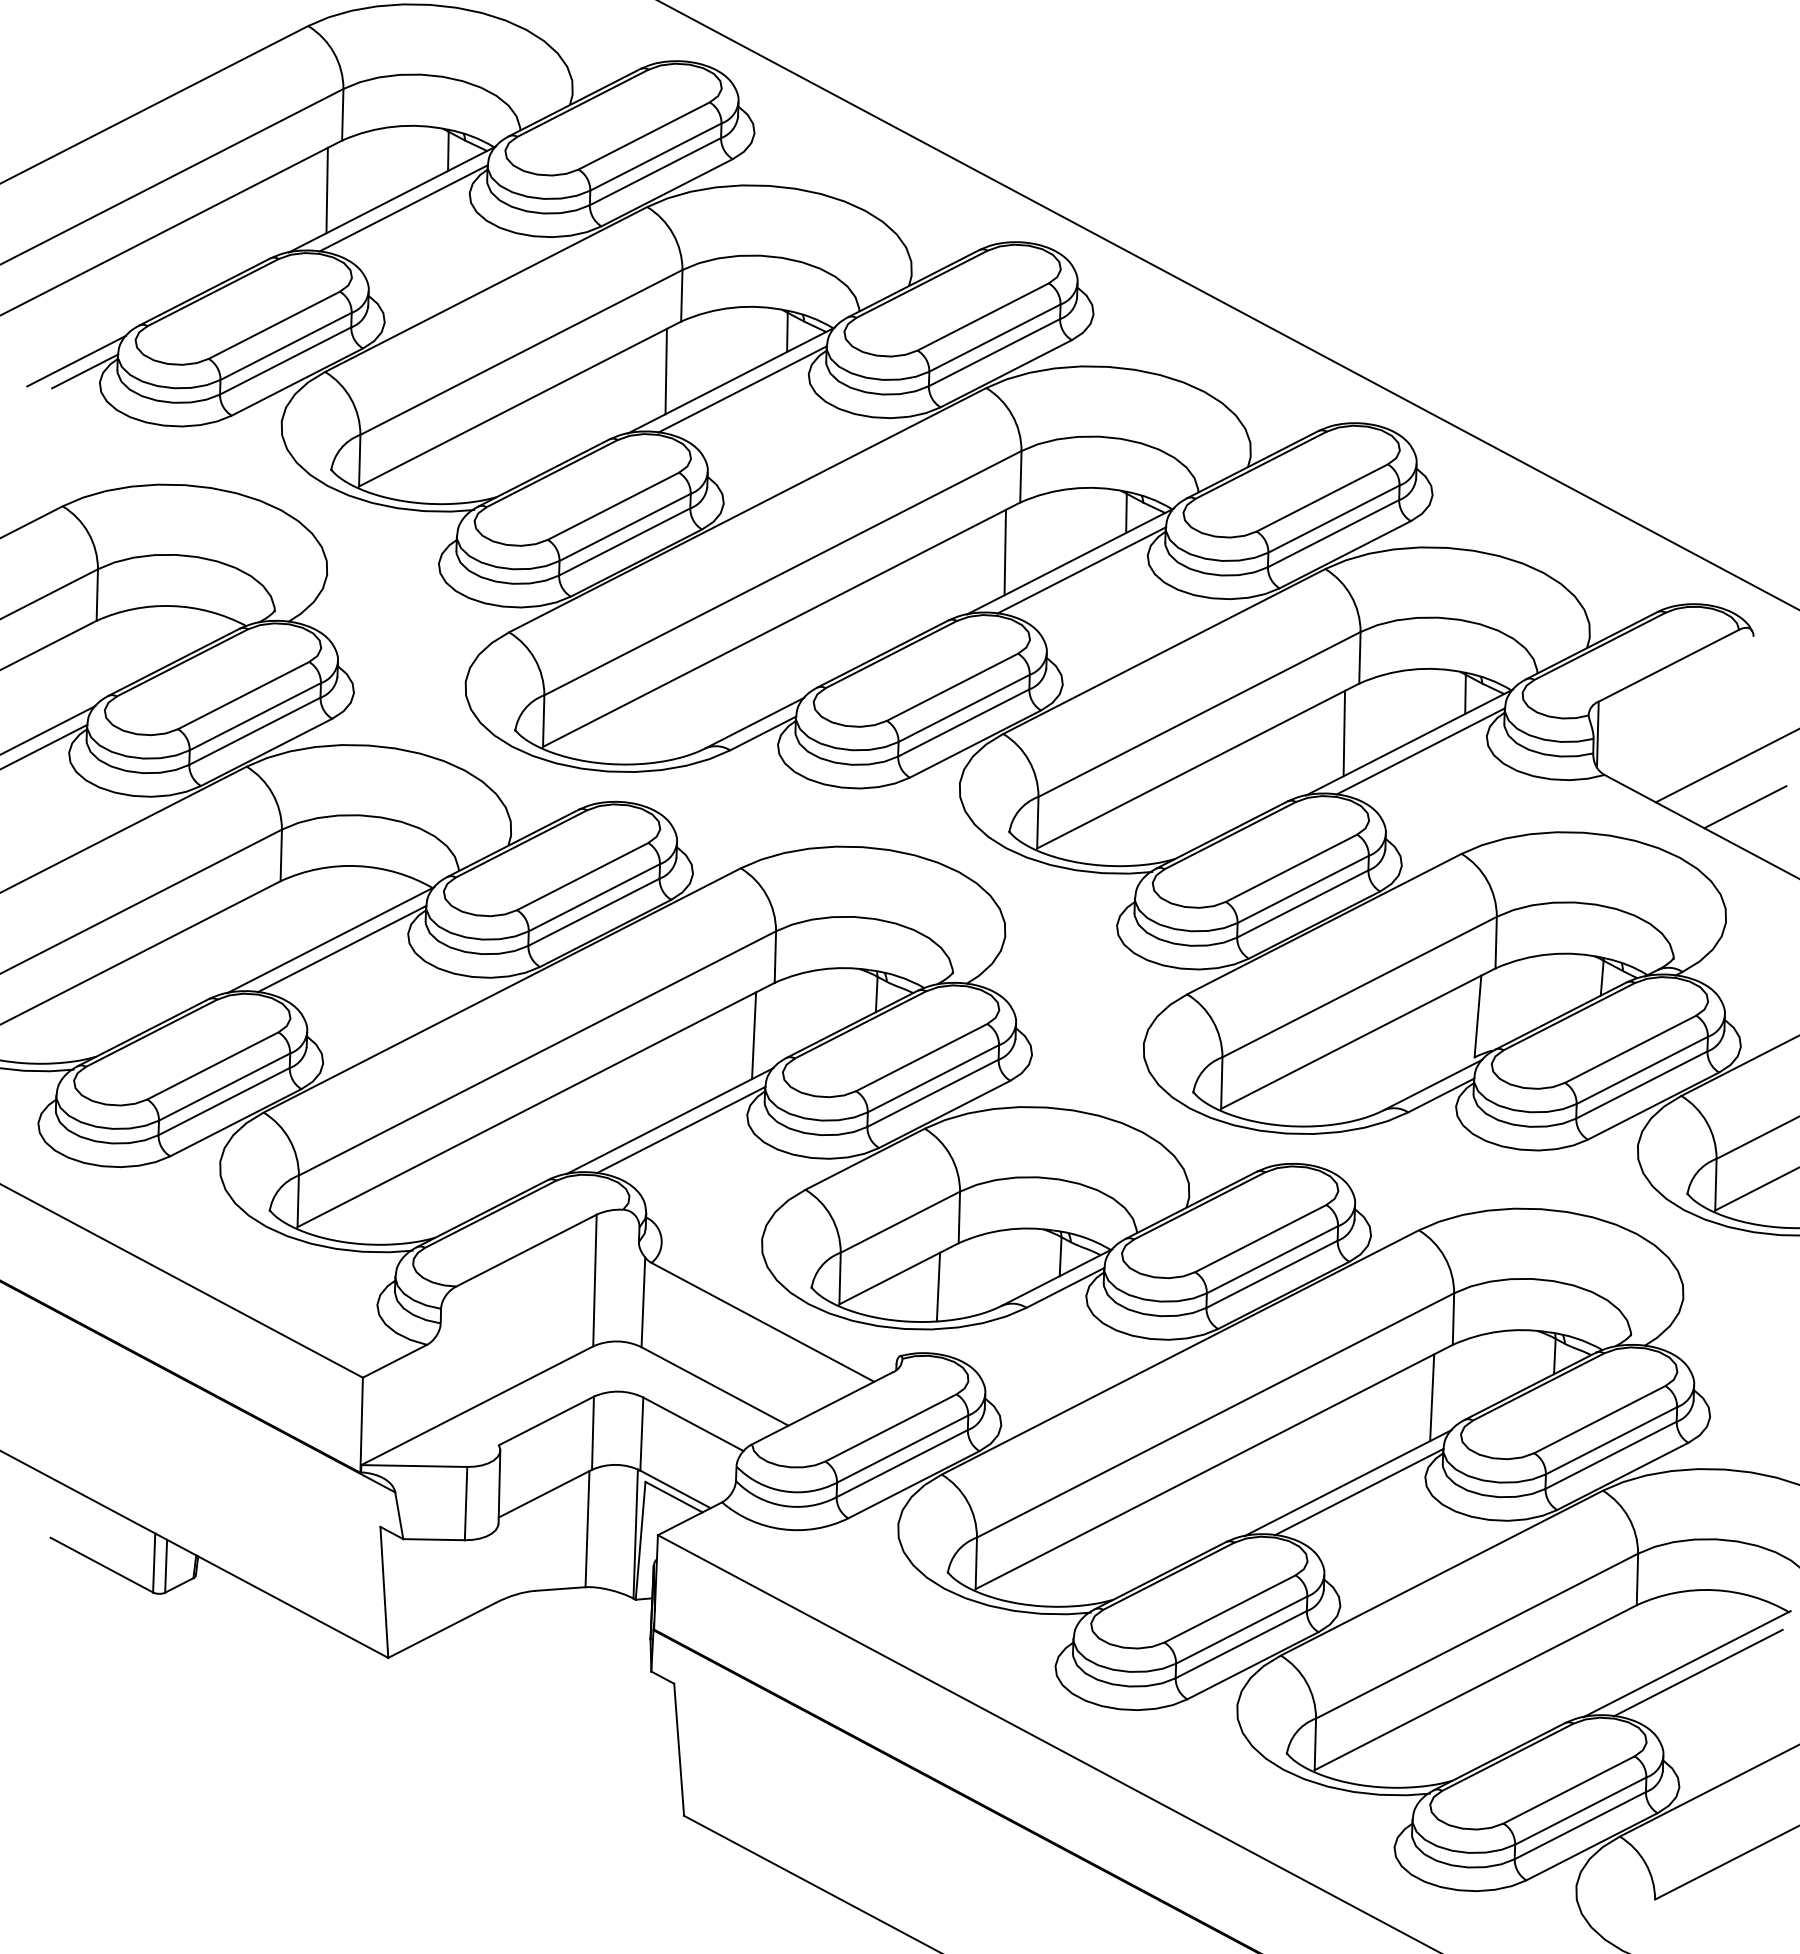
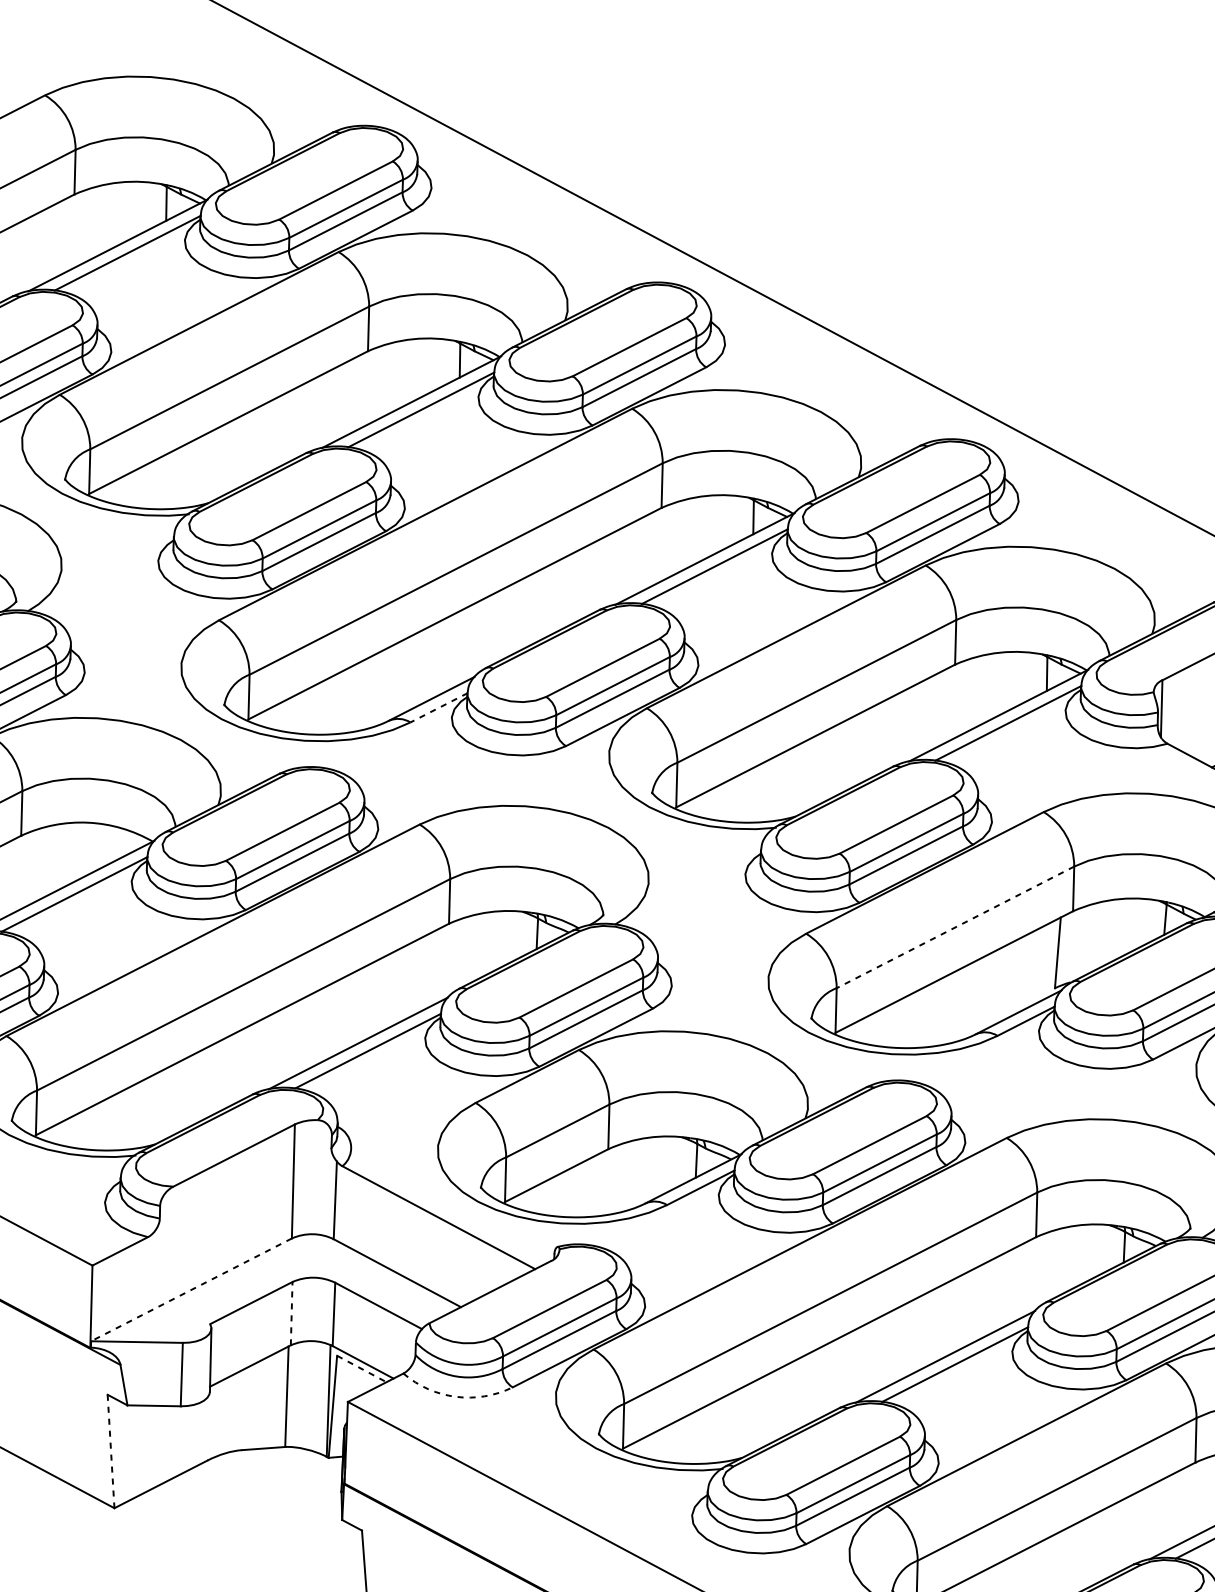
line: (326, 190) -> (60, 237), removed
line: (665, 371) -> (354, 394), removed
line: (1004, 552) -> (647, 551), removed
line: (762, 733) -> (438, 707), solid -> dashed
line: (1344, 733) -> (942, 707), removed
line: (1359, 987) -> (955, 927), solid -> dashed
line: (754, 1035) -> (431, 969), removed
line: (938, 1286) -> (590, 1186), removed
line: (1432, 1397) -> (1018, 1282), removed
line: (476, 1405) -> (190, 1289), solid -> dashed
line: (592, 1433) -> (291, 1313), solid -> dashed
line: (674, 1497) -> (362, 1369), solid -> dashed
arc: (782, 1529) -> (455, 1397), solid -> dashed
line: (384, 1592) -> (111, 1451), solid -> dashed

